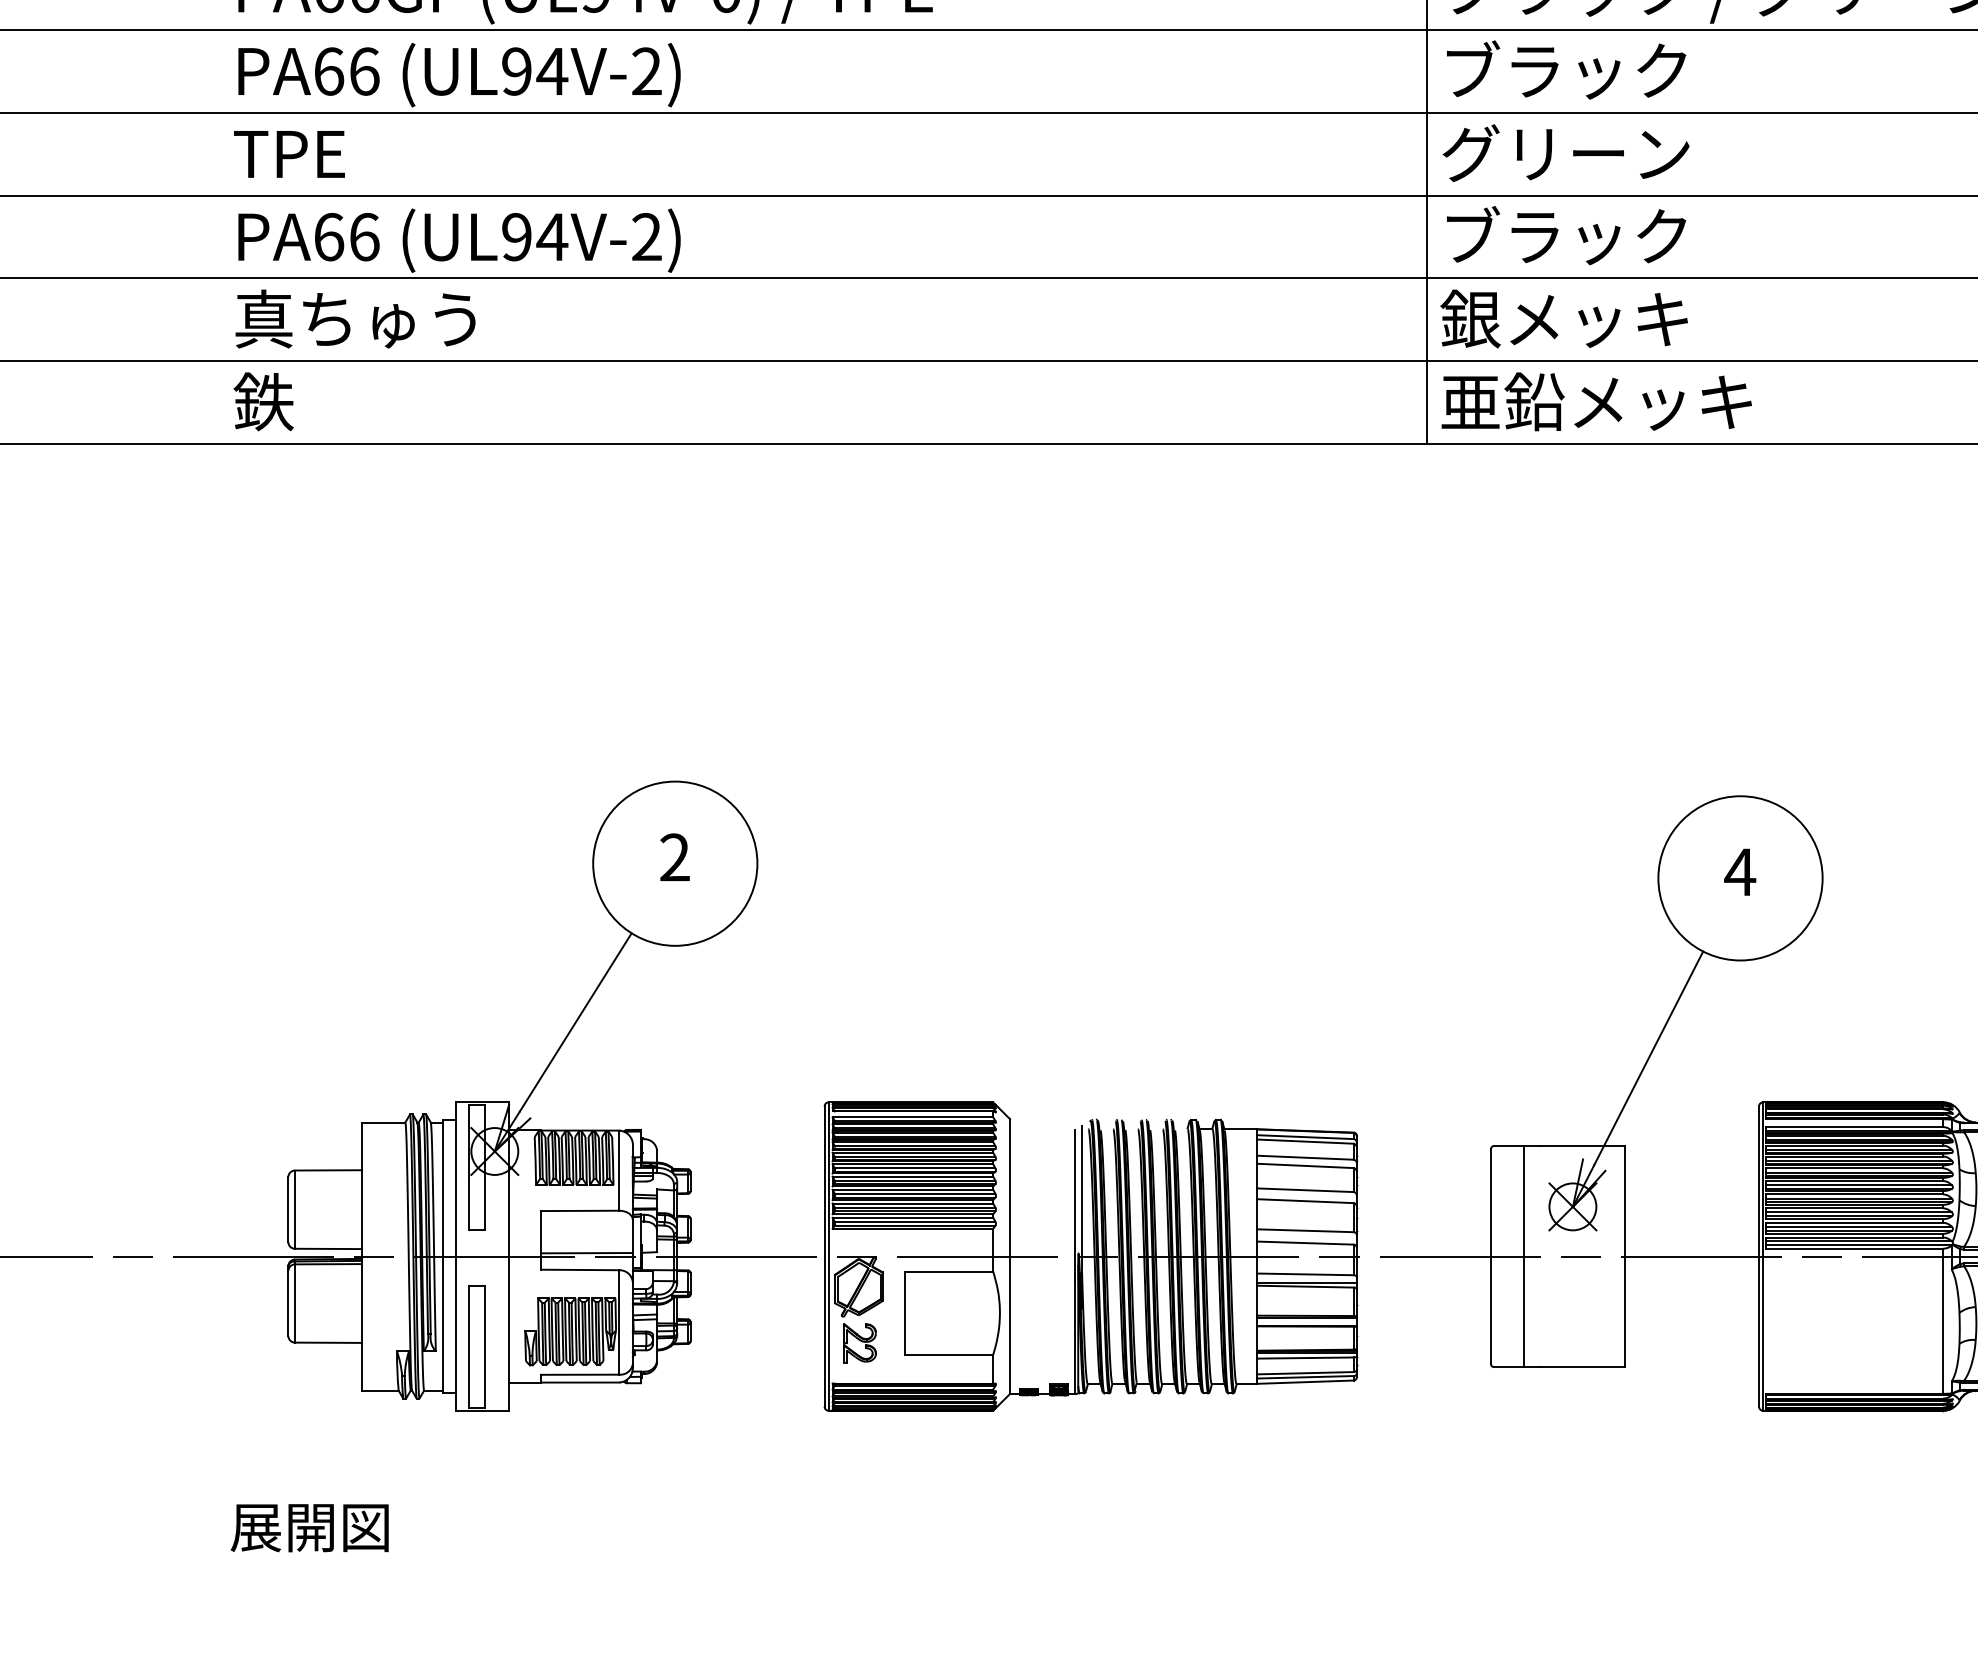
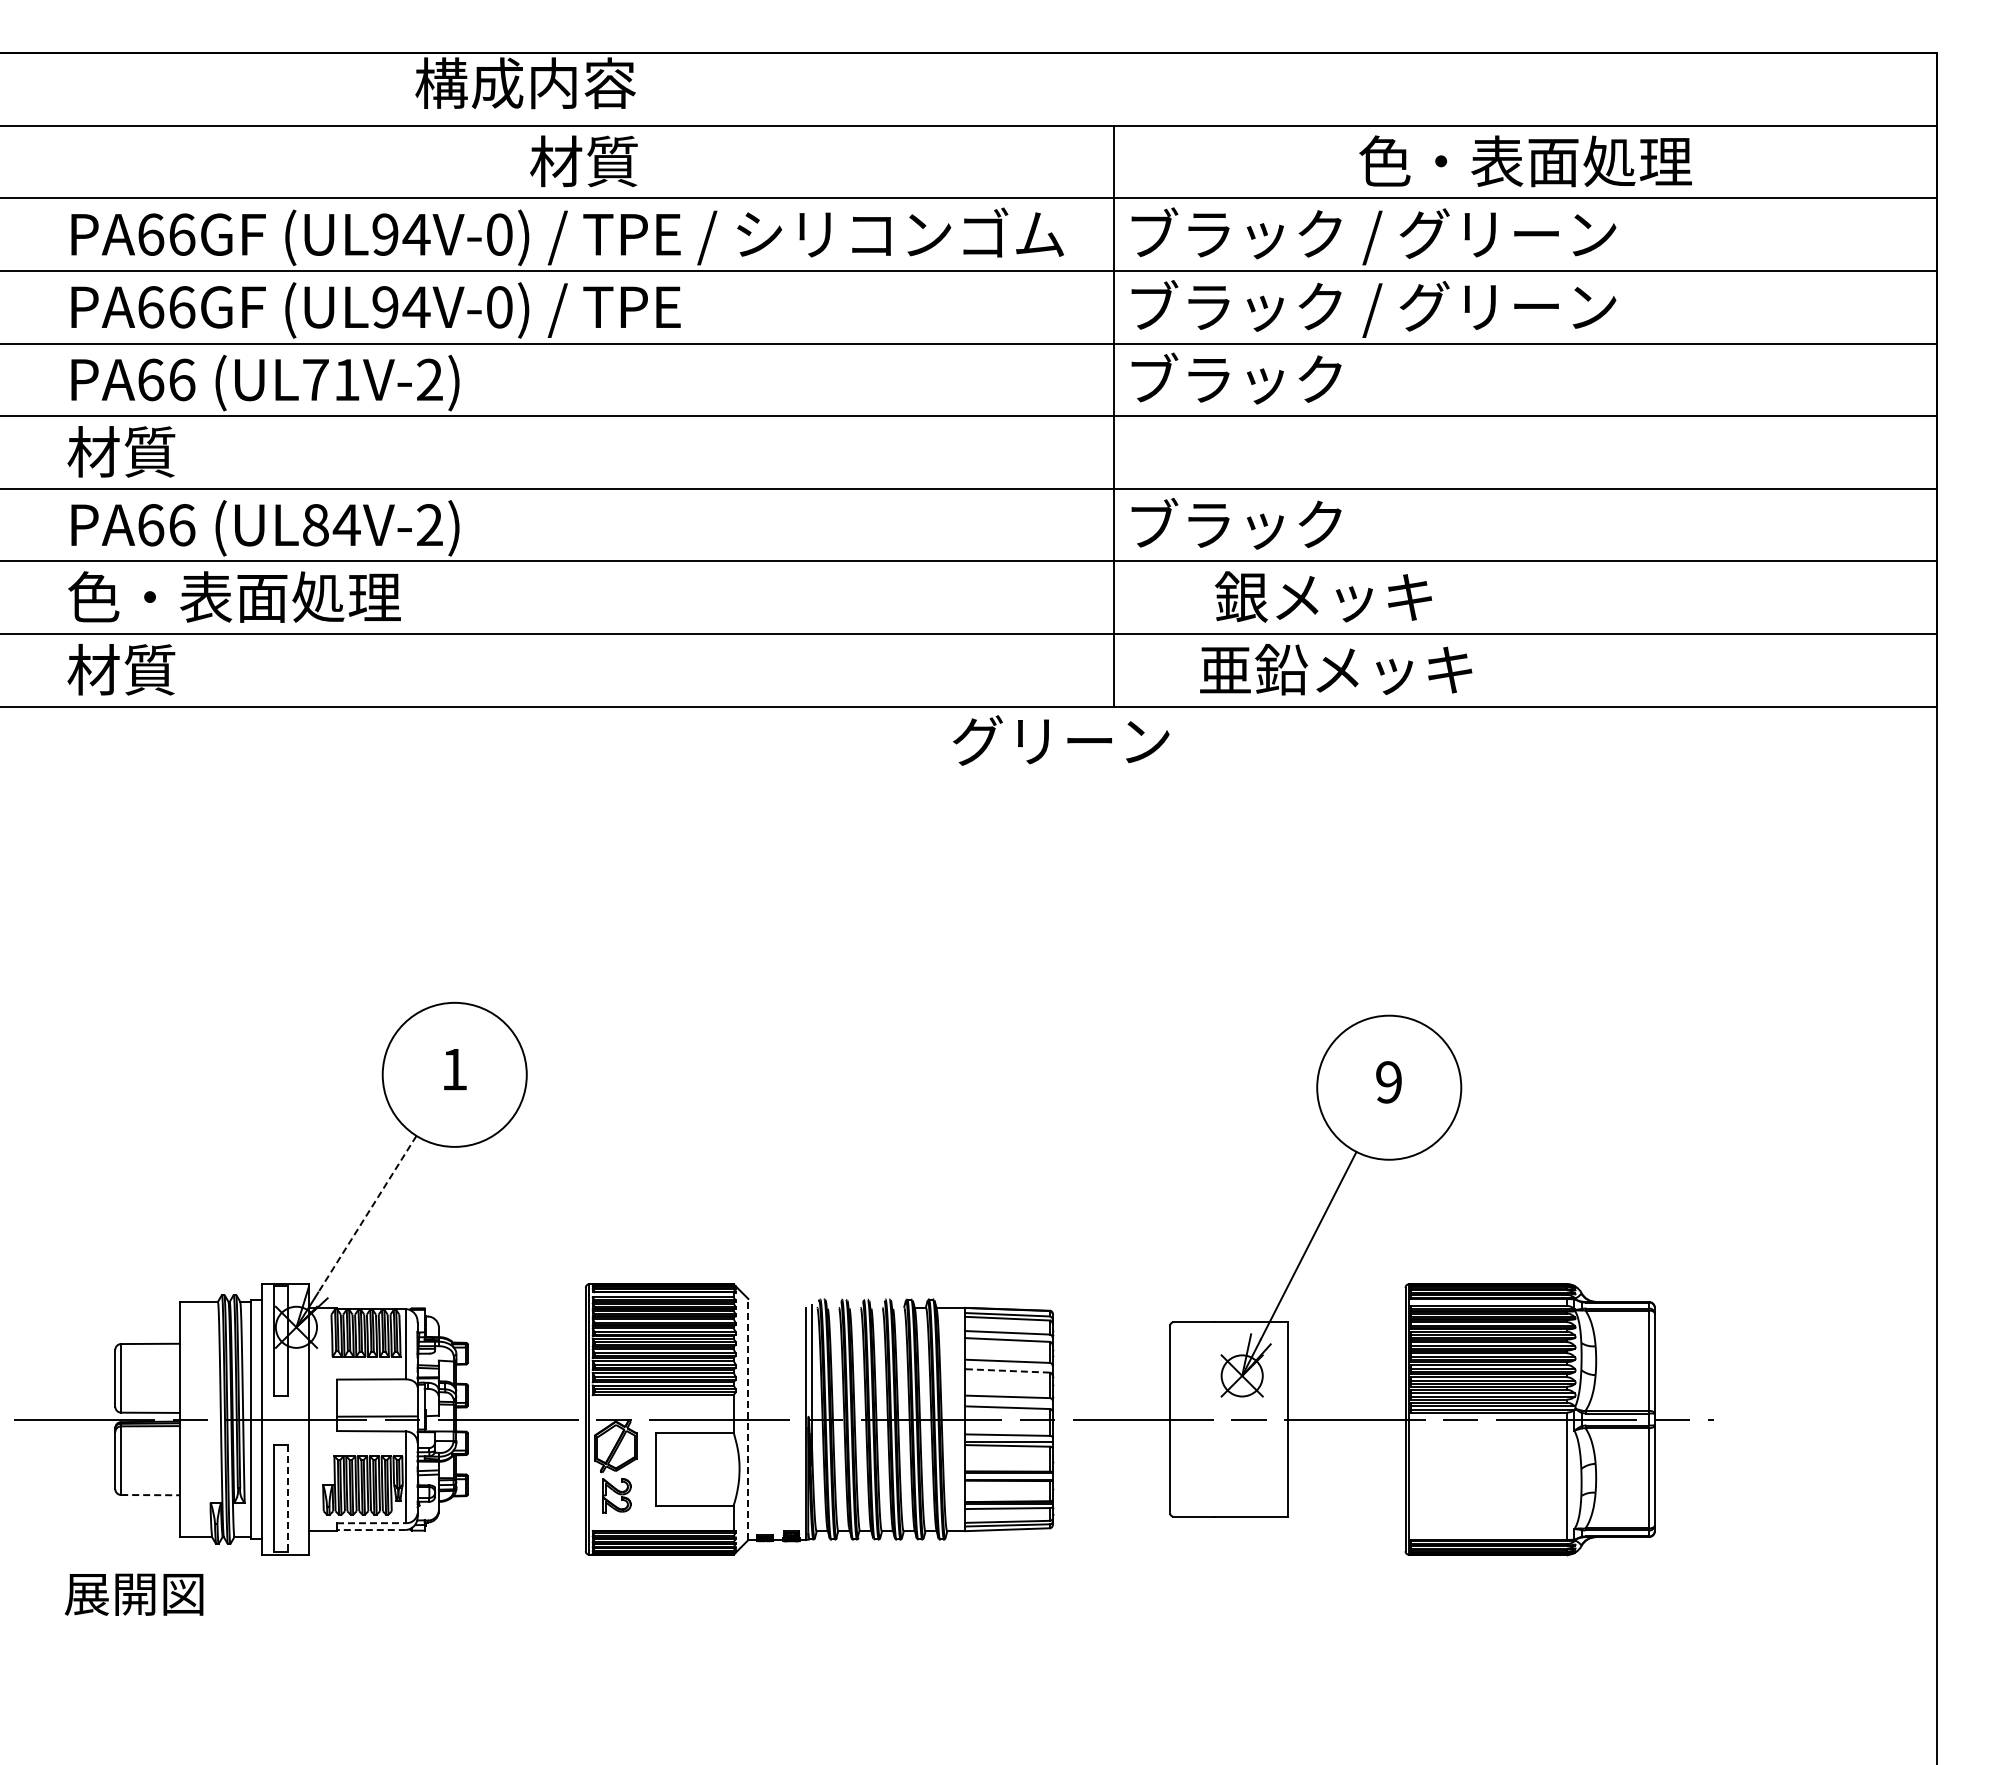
text: (534, 71) -> (331, 379), (UL94V-2) -> (UL71V-2)
text: (295, 153) -> (121, 451), TPE -> 材質
text: (1566, 153) -> (1061, 740), moved
text: (516, 237) -> (315, 525), (UL94V-2) -> (UL84V-2)
text: (424, 318) -> (234, 596), 真ちゅう -> 色・表面処理
text: (1564, 318) -> (1323, 596), moved
text: (295, 401) -> (121, 669), 鉄 -> 材質
text: (1597, 401) -> (1336, 669), moved
text: (674, 857) -> (454, 1069), 2 -> 1
text: (1739, 872) -> (1388, 1082), 4 -> 9
line: (575, 1022) -> (367, 1214), solid -> dashed
line: (1305, 1200) -> (1007, 1370), solid -> dashed
line: (1010, 1256) -> (748, 1419), solid -> dashed
line: (1524, 1256) -> (1199, 1419), removed
line: (329, 1343) -> (151, 1495), solid -> dashed
line: (485, 1346) -> (288, 1498), solid -> dashed
line: (580, 1375) -> (371, 1523), solid -> dashed
line: (579, 1383) -> (370, 1530), solid -> dashed
text: (309, 1527) -> (133, 1594), moved

